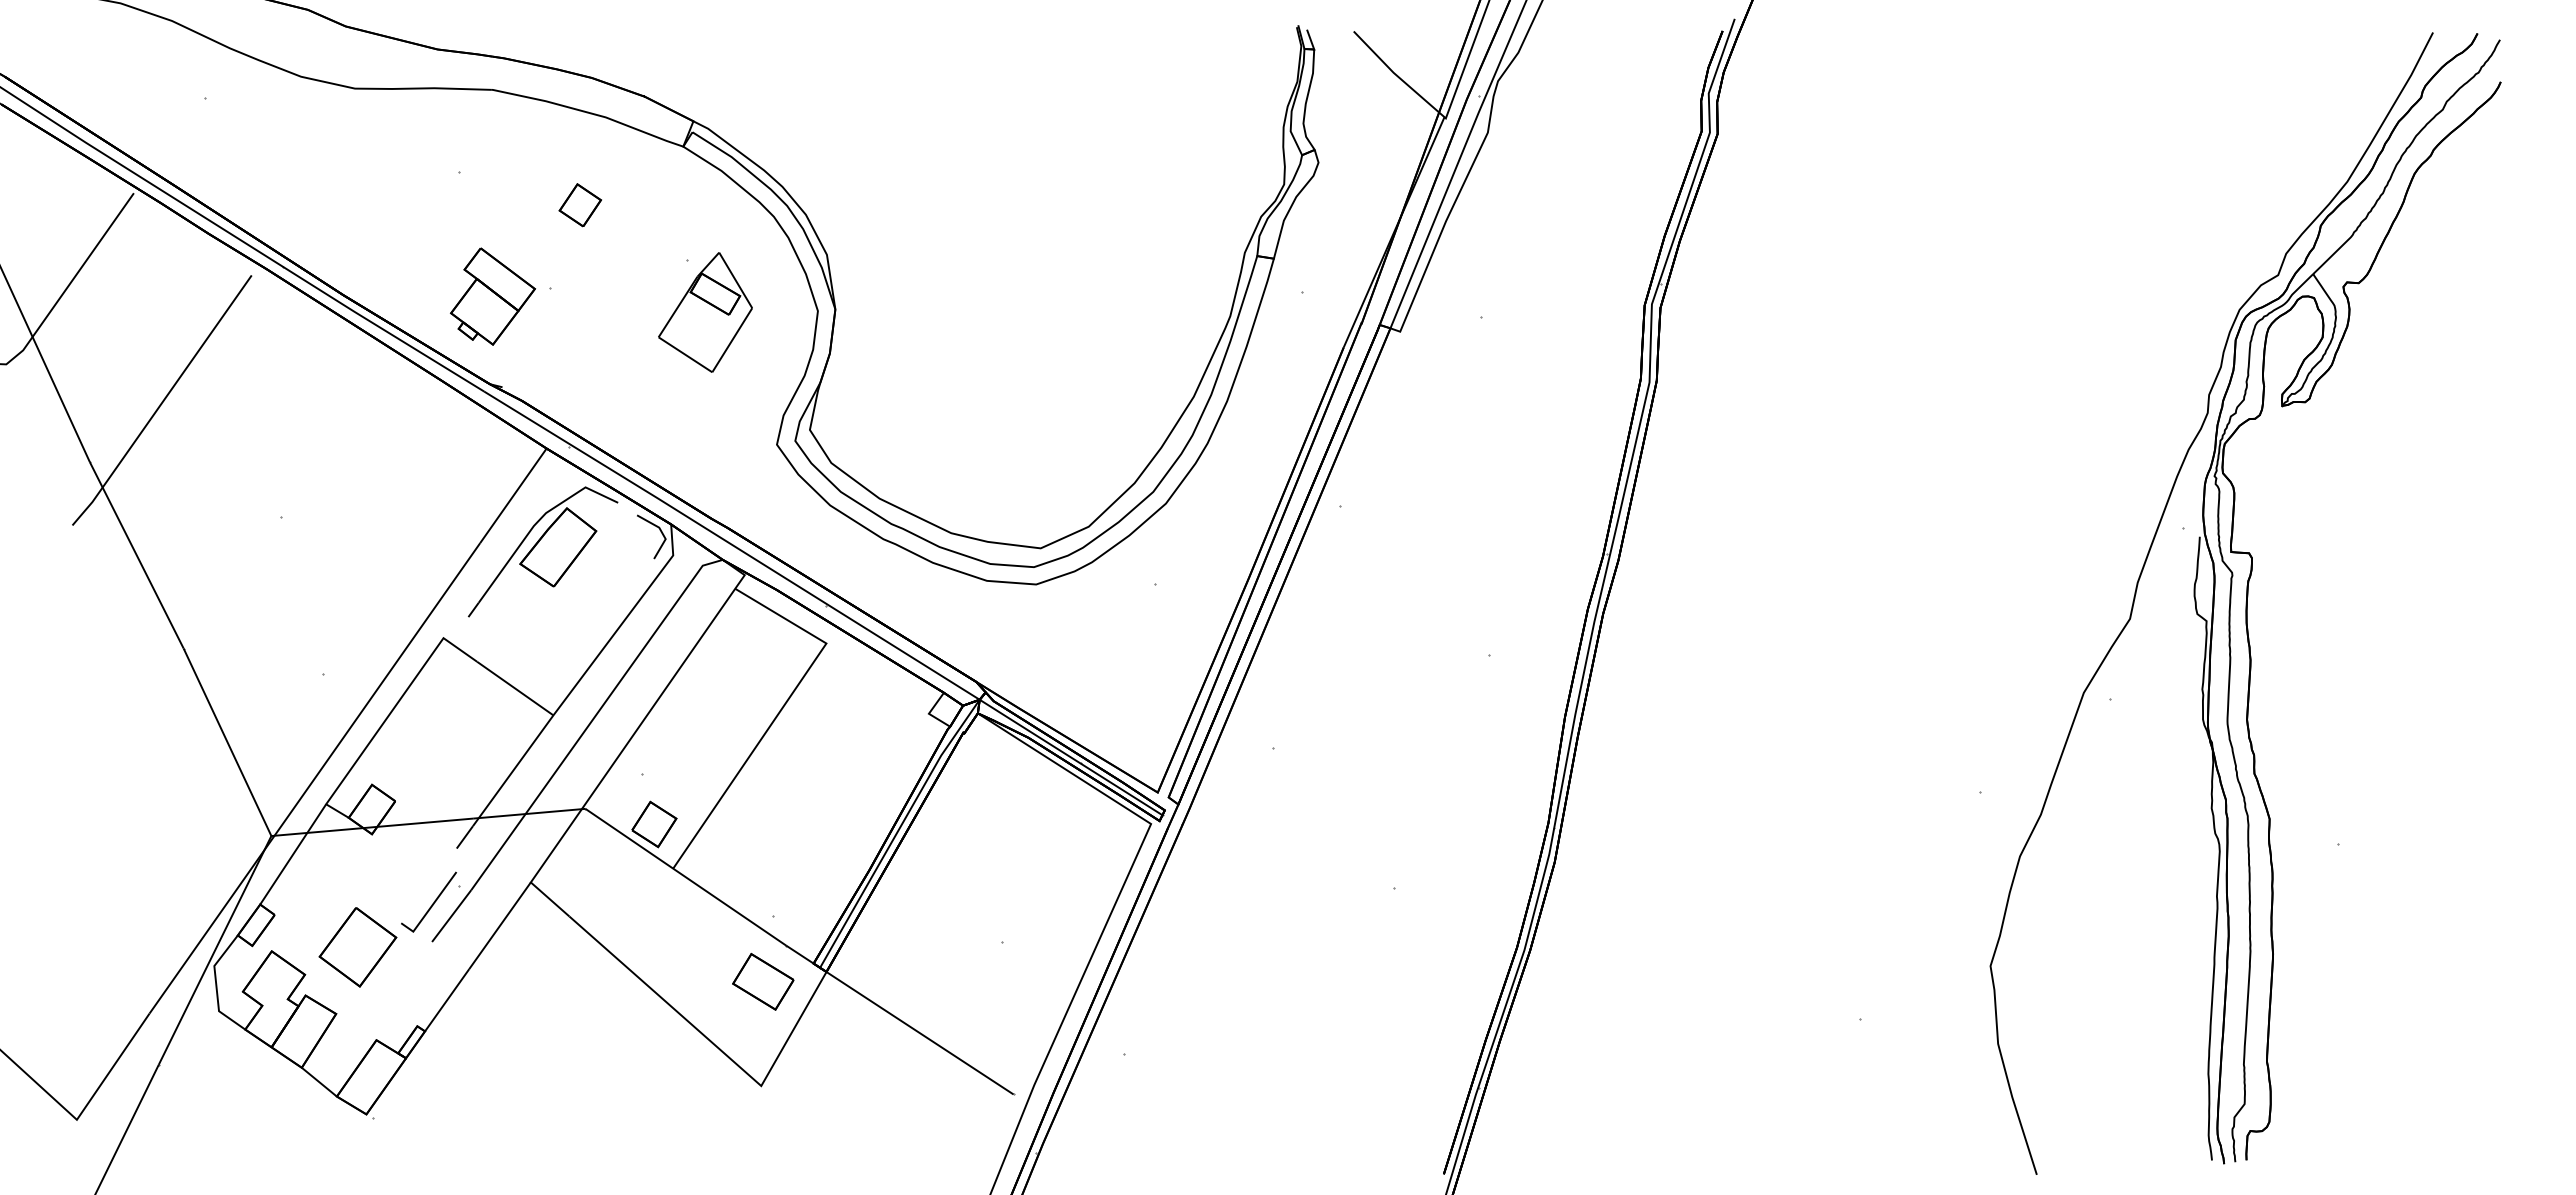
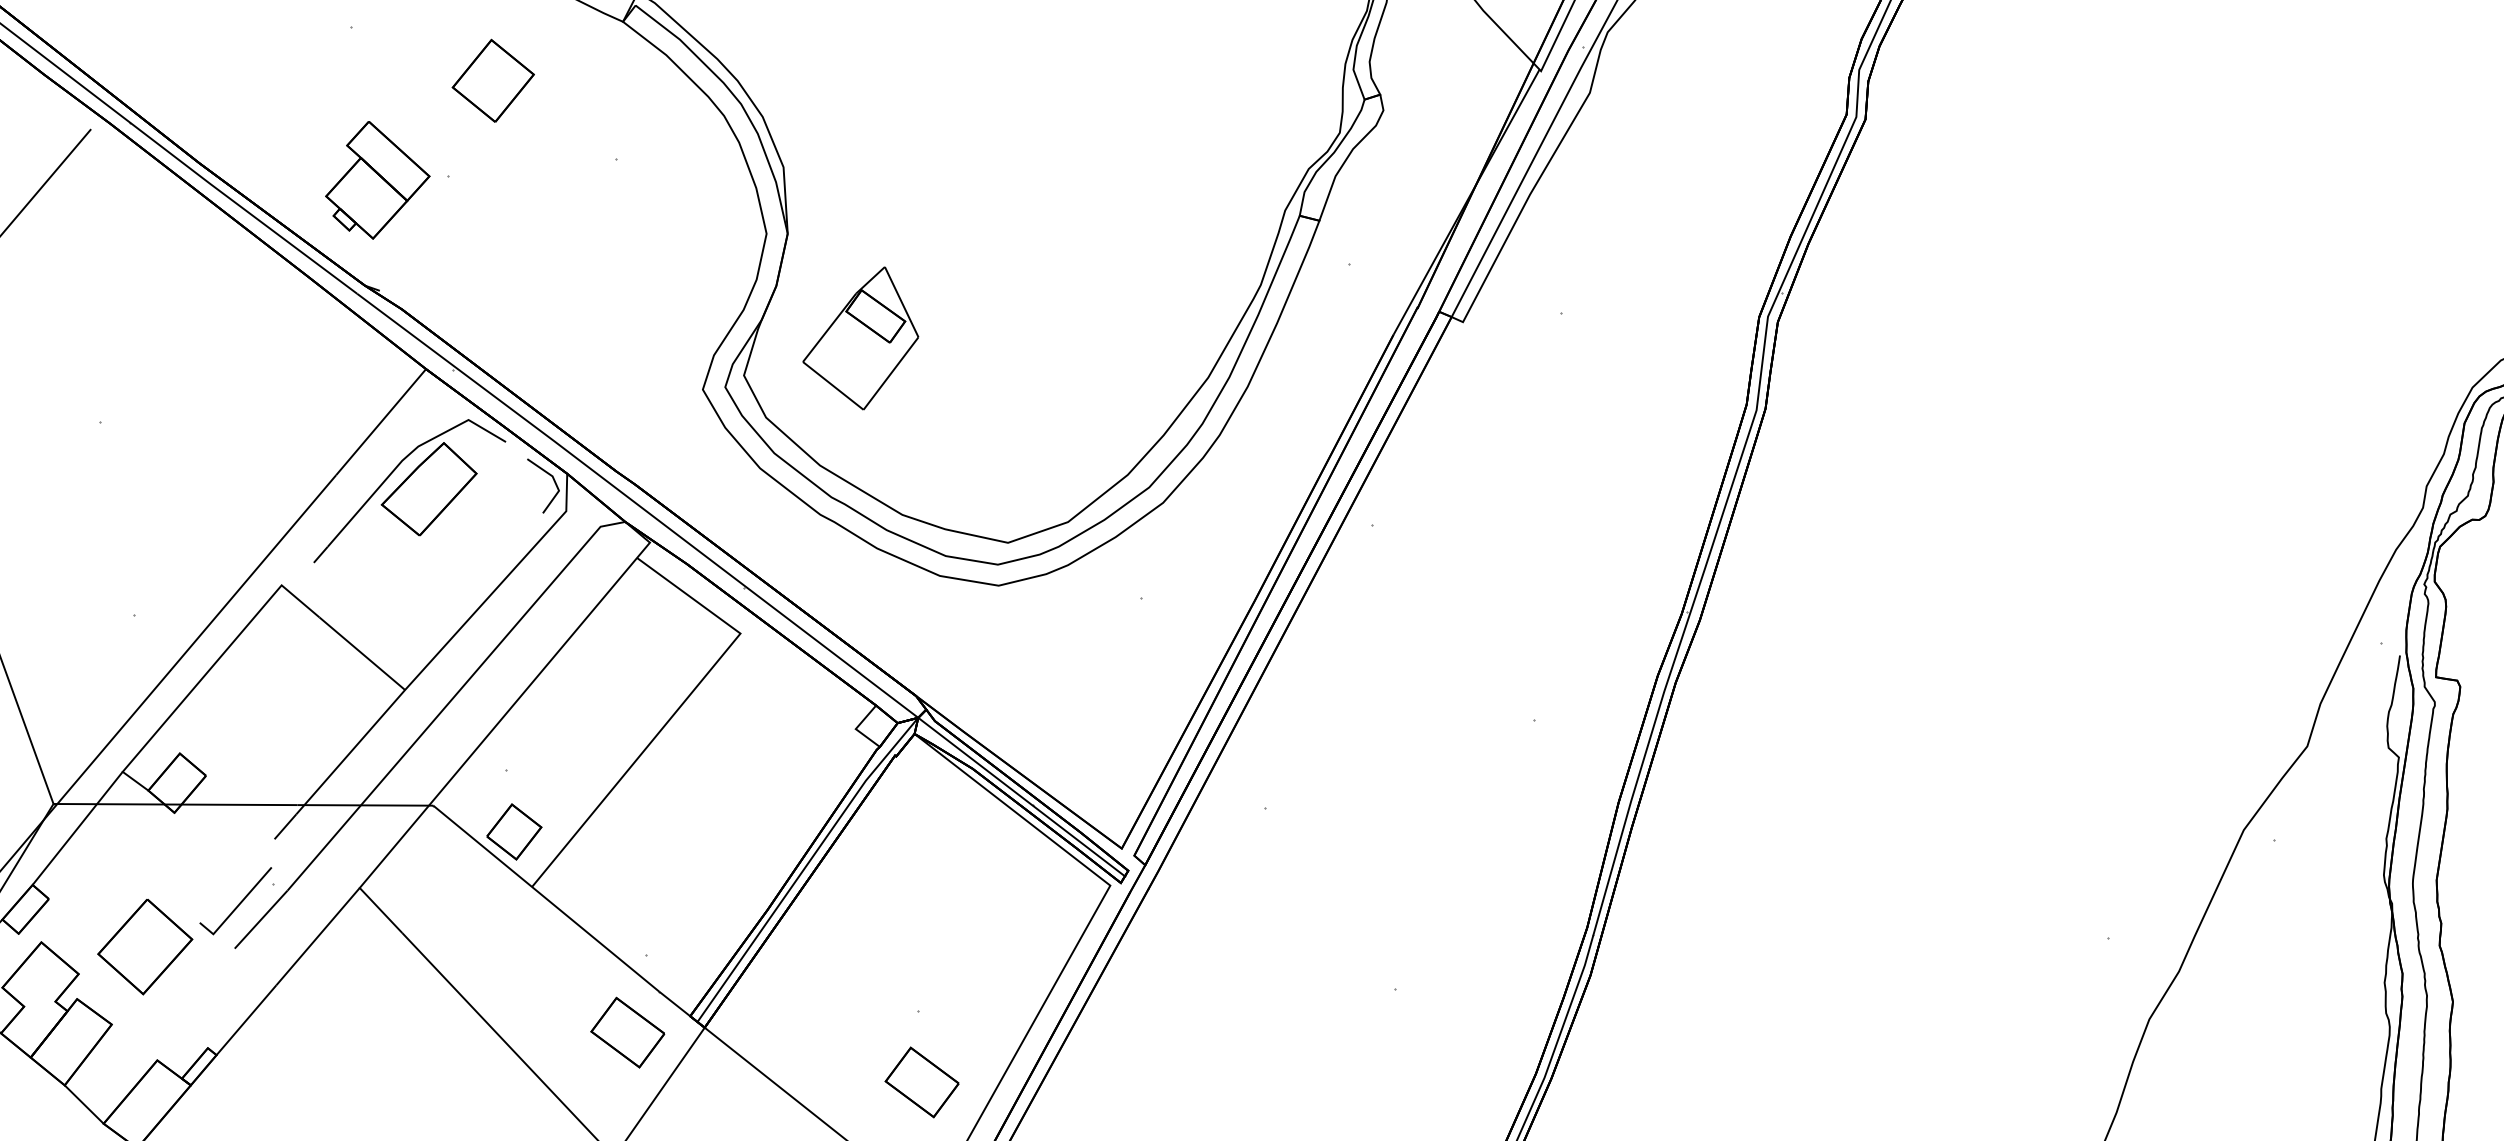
part: (579, 205) -> (492, 81), size x1.6
part: (705, 312) -> (861, 337), moved
part: (1010, 1000) -> (922, 1082), added

